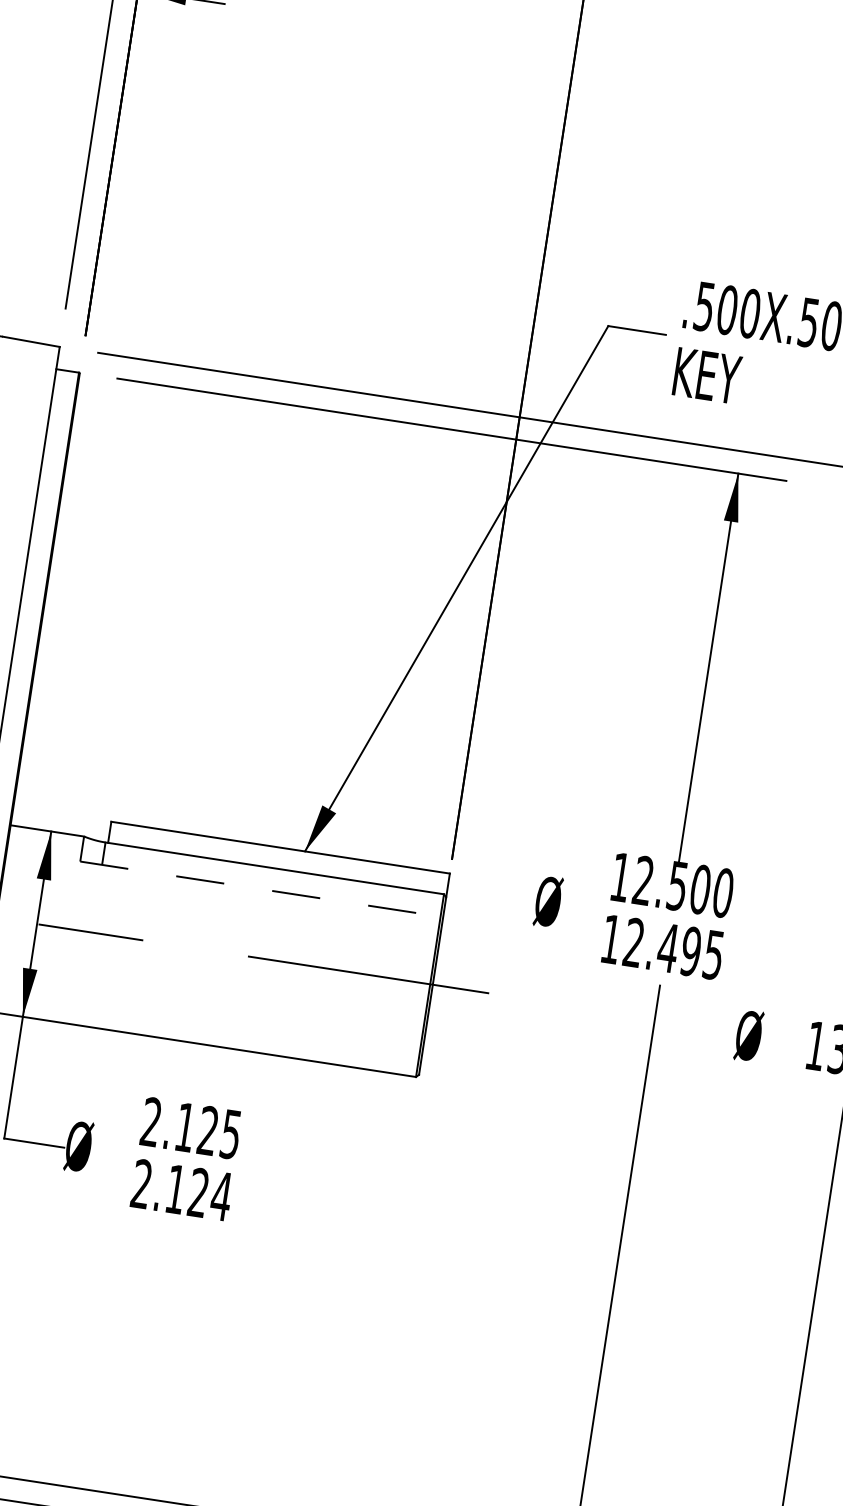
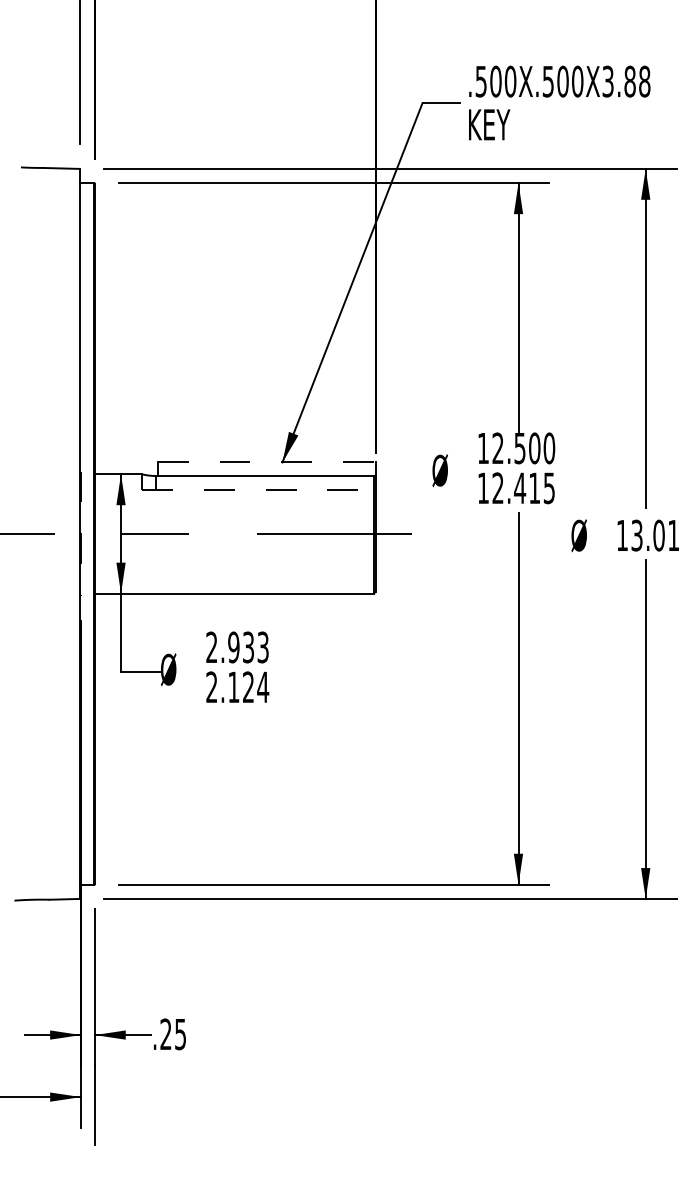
line: (280, 847) -> (266, 462), solid -> dashed
text: (690, 951) -> (534, 488), 12.495 -> 12.415
text: (208, 1131) -> (248, 647), 2.125 -> 2.933

